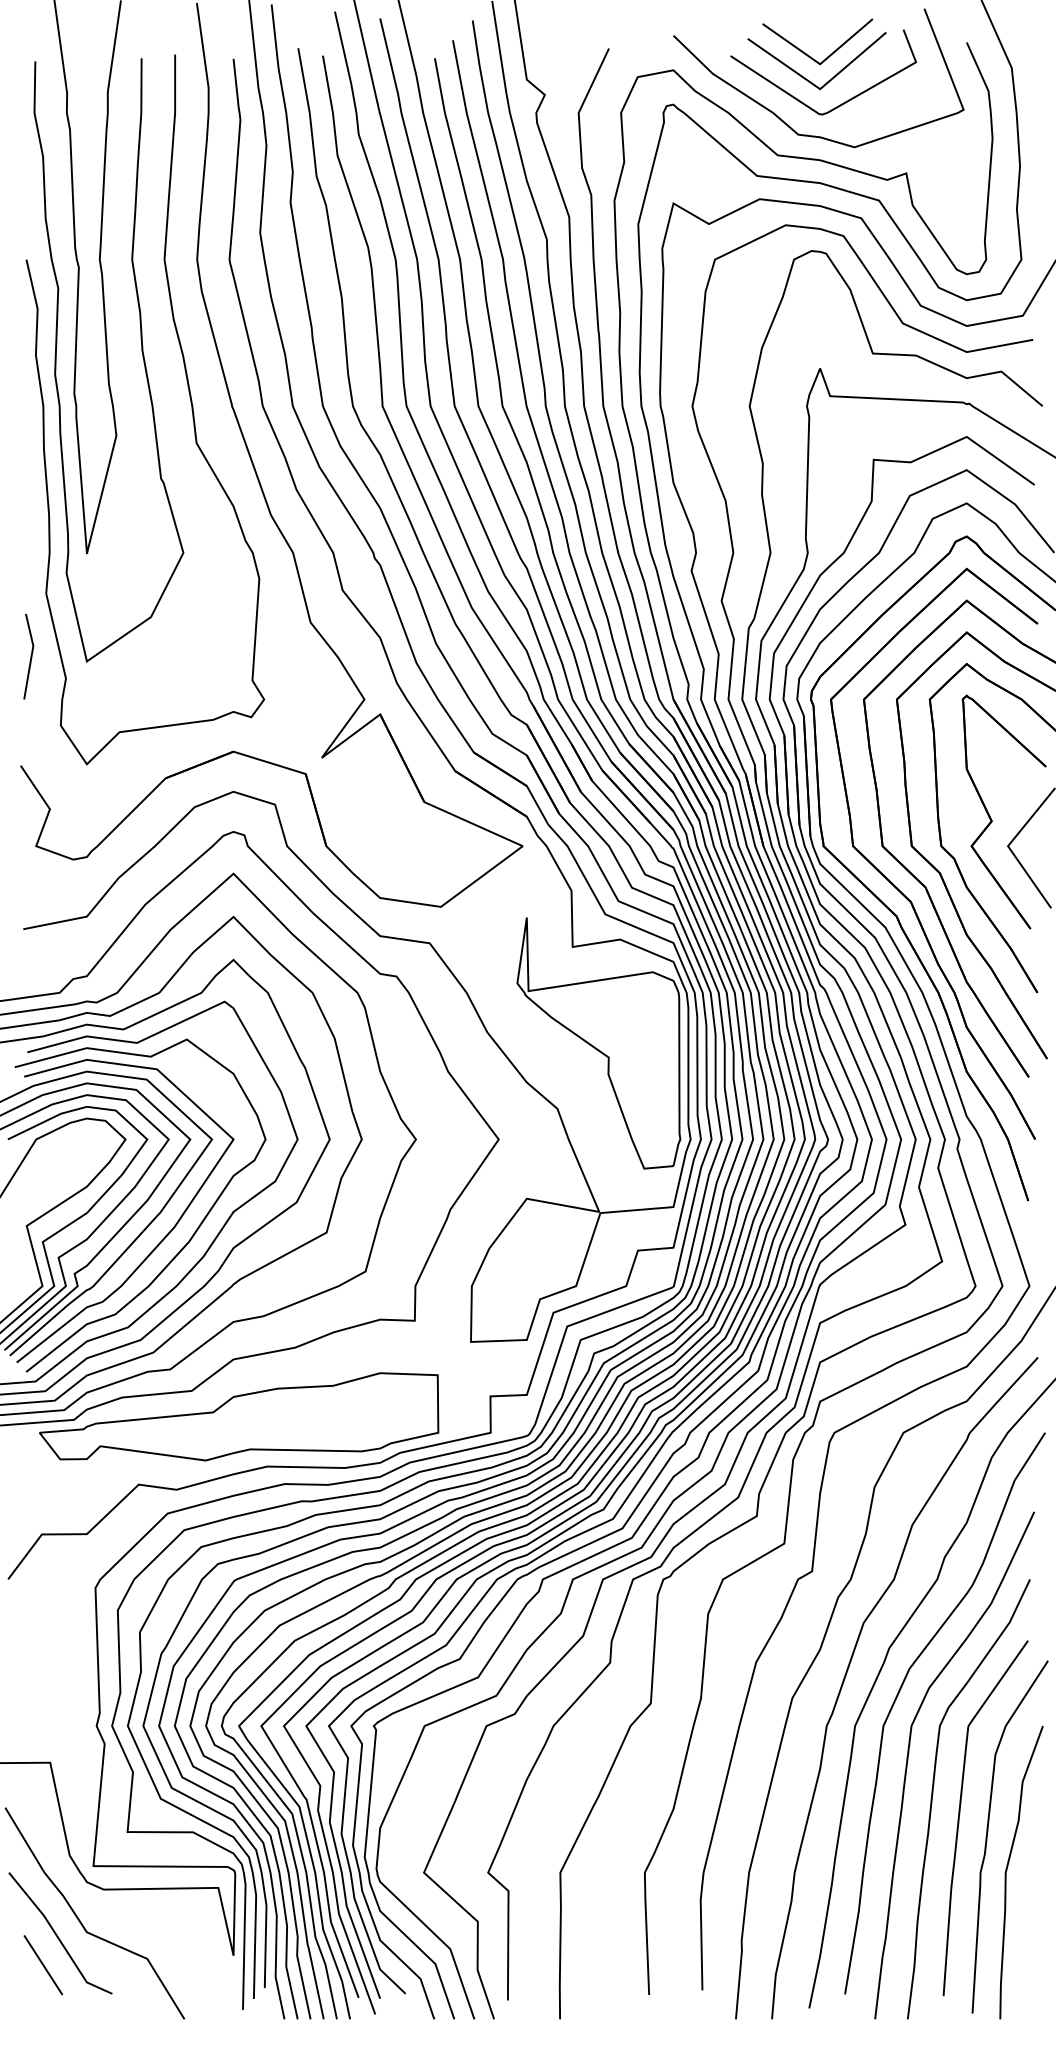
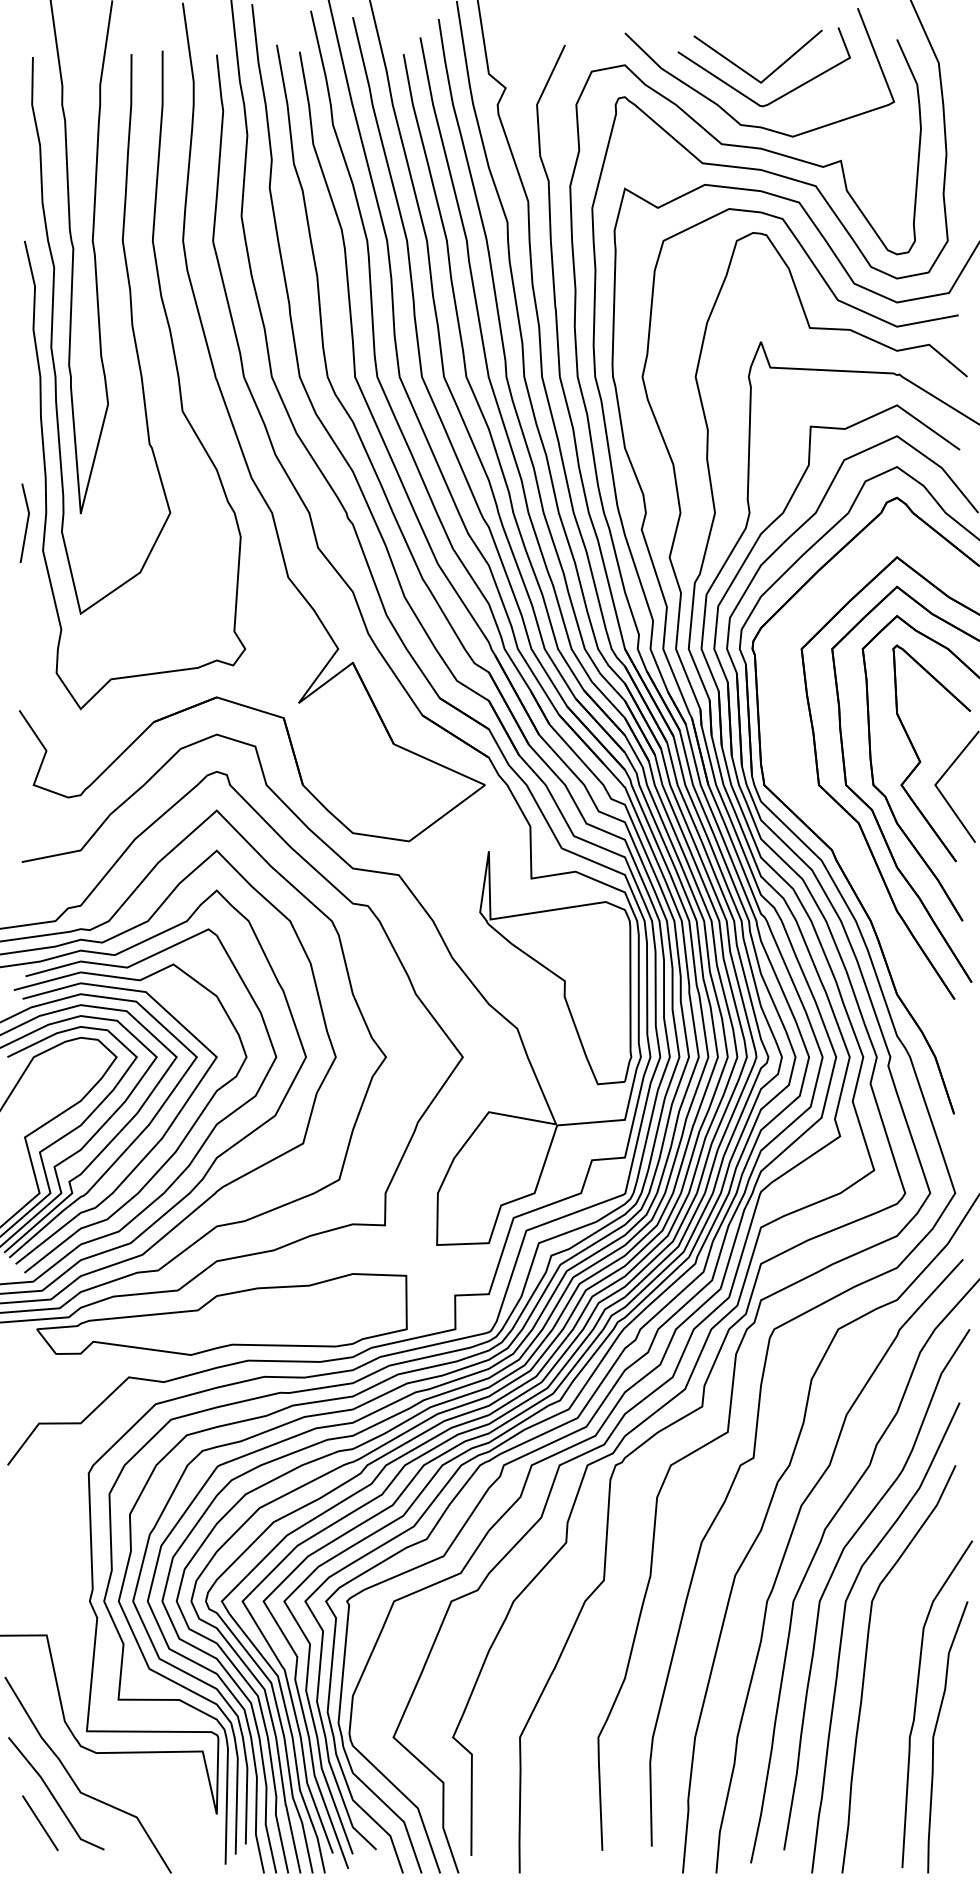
line: (809, 55) -> (751, 51), removed
line: (30, 655) -> (26, 522), moved
part: (900, 889) -> (835, 825), removed
curve: (960, 1812) -> (891, 1681), removed

